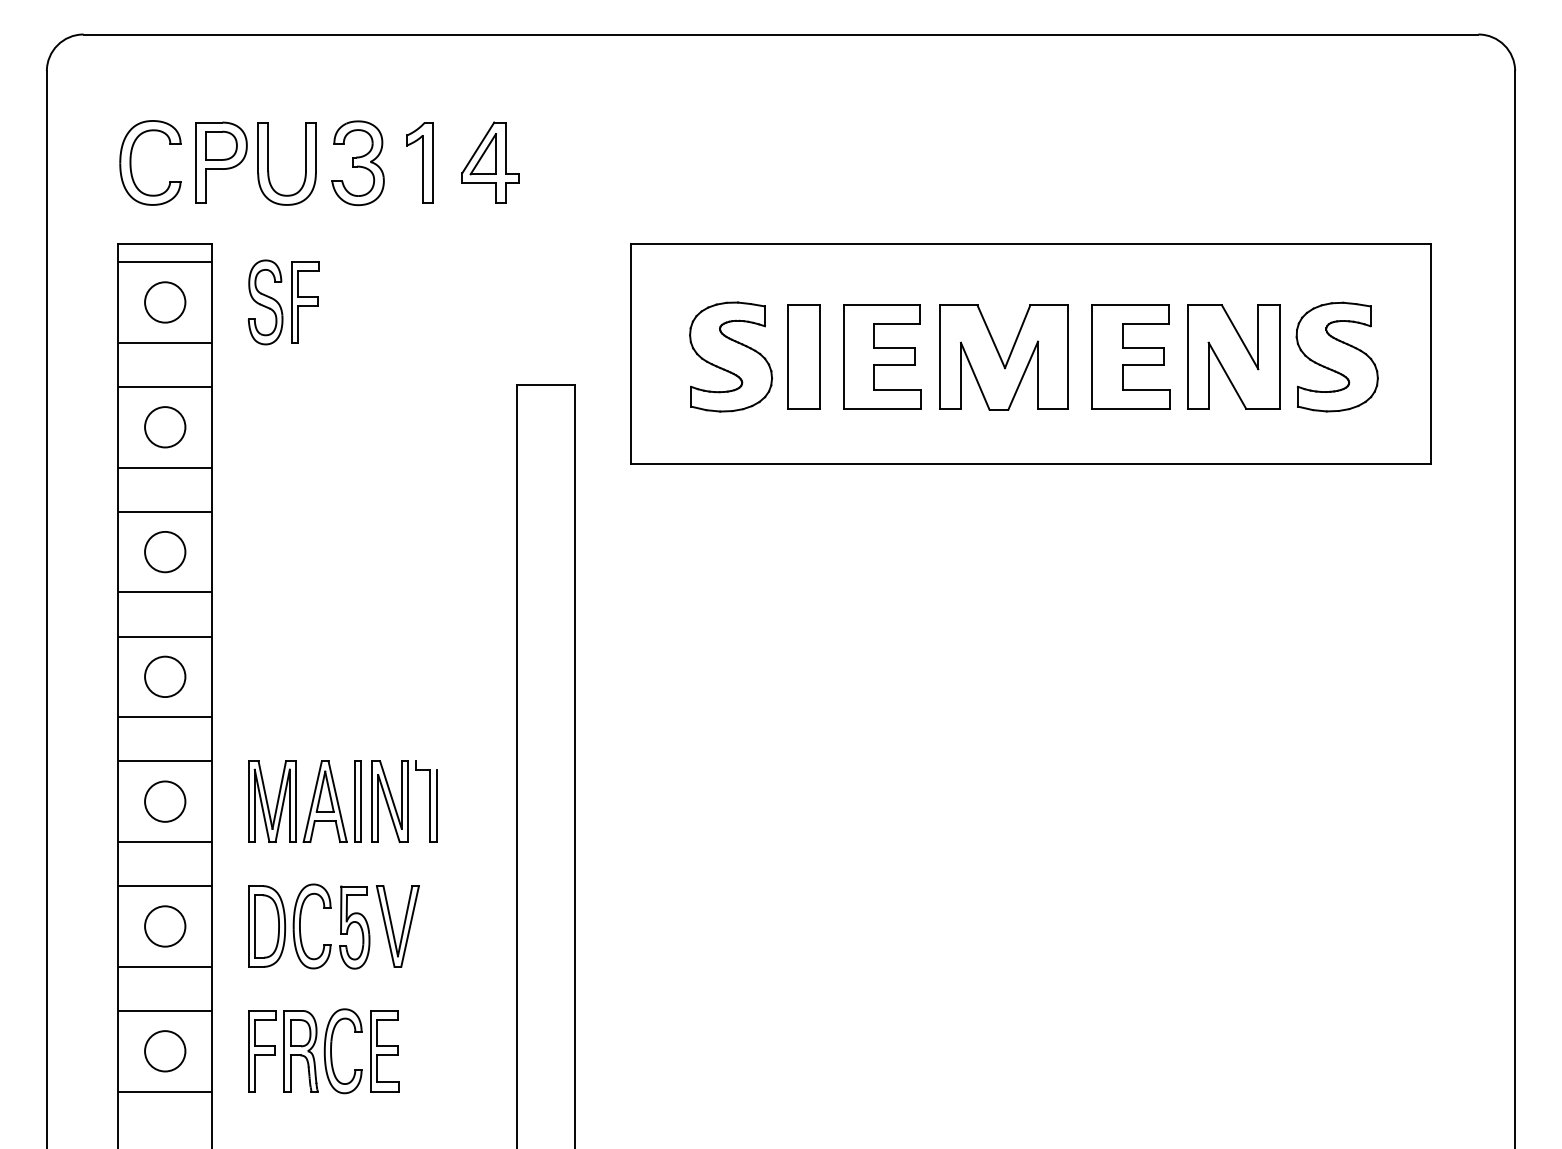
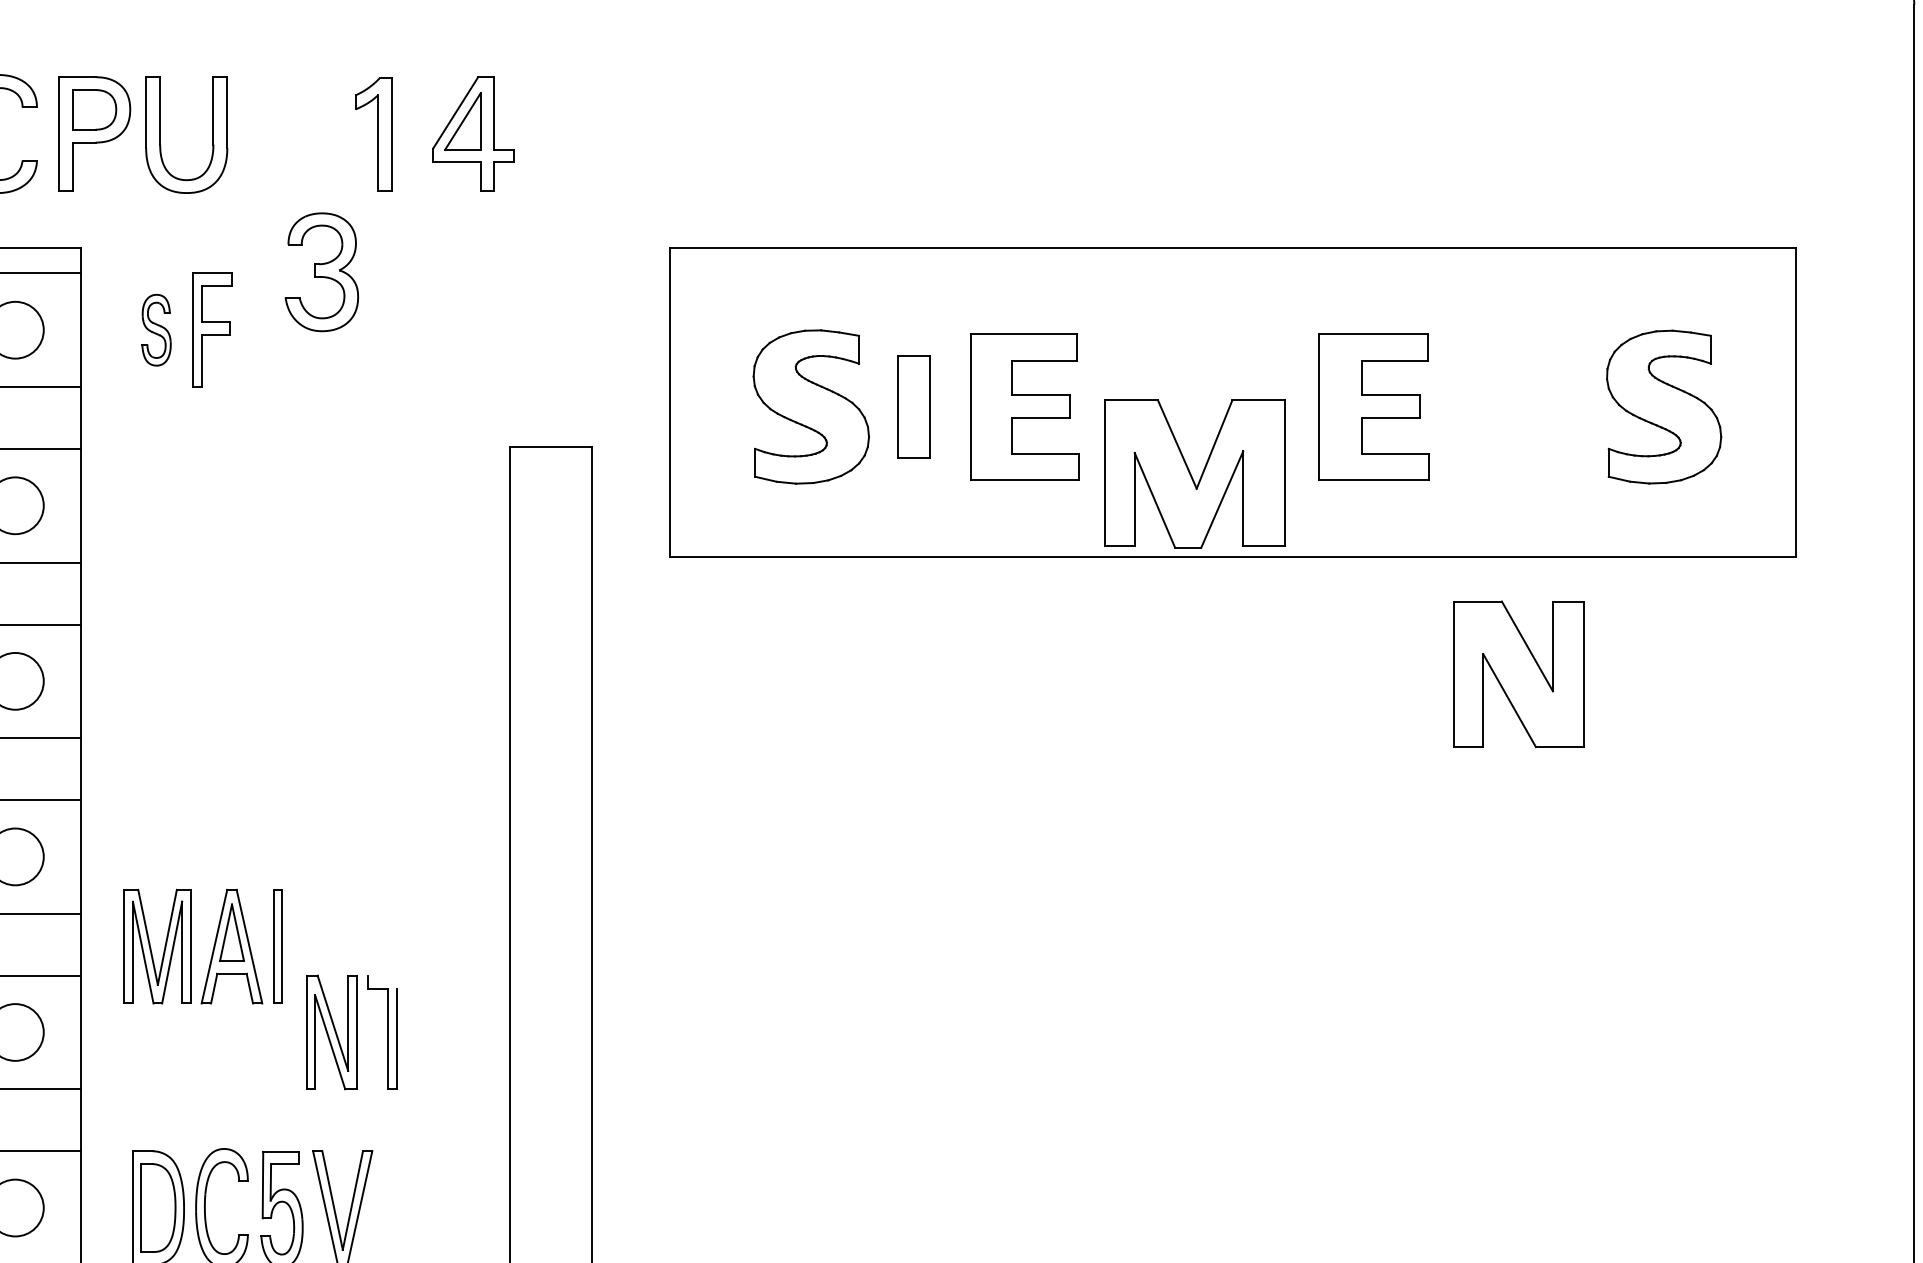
part: (357, 163) -> (321, 272), moved
part: (265, 302) -> (156, 330), size x0.6
part: (803, 356) -> (913, 406), size x0.7
part: (1233, 356) -> (1518, 673), moved
part: (1003, 357) -> (1194, 473), moved
part: (311, 801) -> (212, 946), moved

